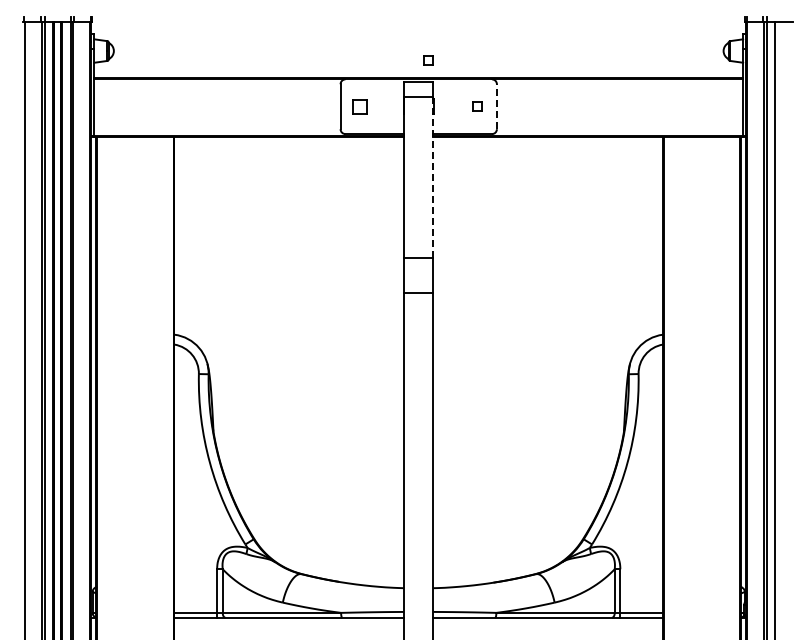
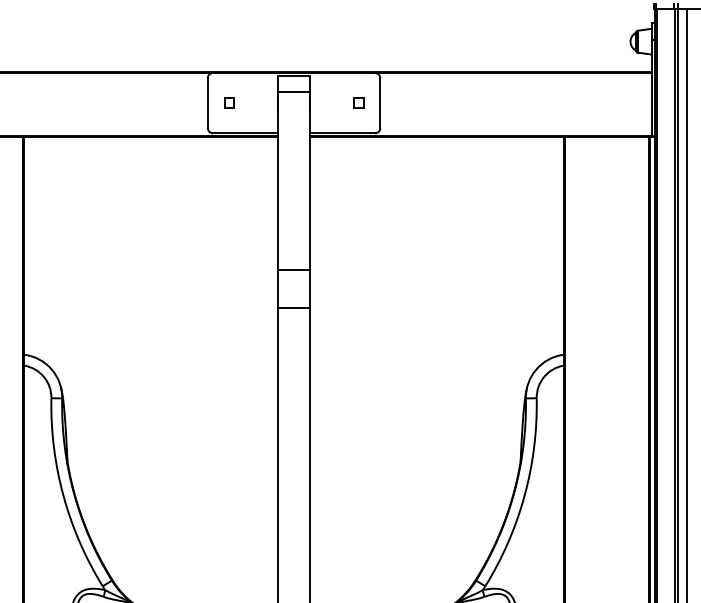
part: (428, 60) -> (304, 52), removed
part: (360, 106) -> (229, 102), size x0.62
line: (496, 106) -> (379, 102), dashed -> solid
line: (433, 177) -> (310, 181), dashed -> solid

